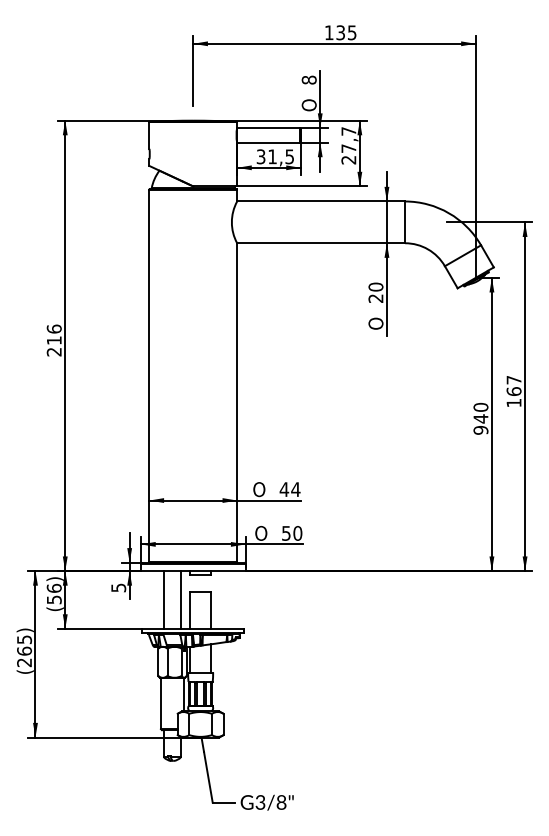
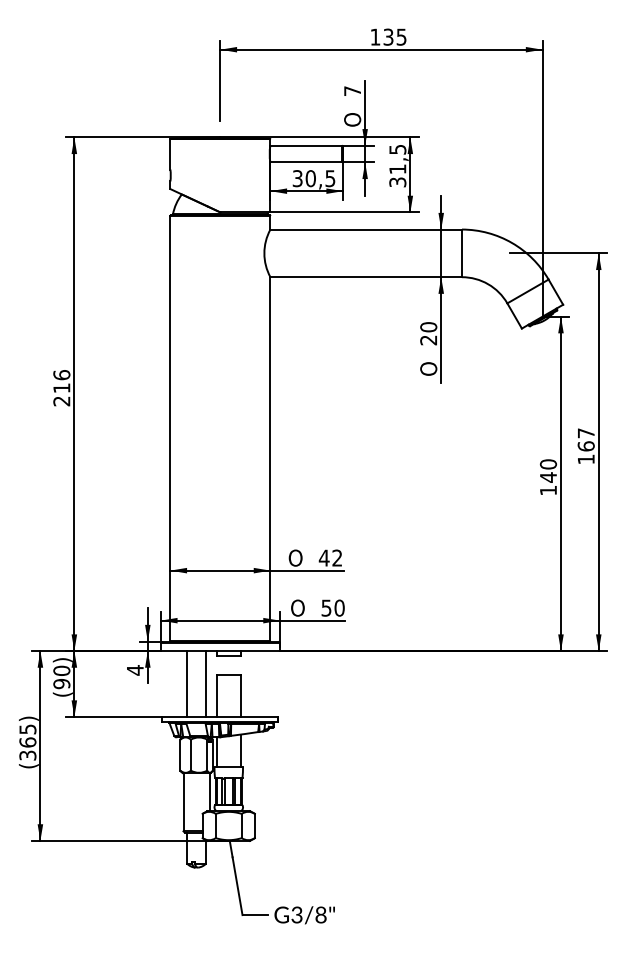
text: (309, 80) -> (352, 91), 8 -> 7
text: (348, 146) -> (397, 166), 27,7 -> 31,5
text: (272, 156) -> (310, 178), 31,5 -> 30,5
text: (480, 430) -> (548, 490), 940 -> 140
text: (295, 489) -> (337, 557), 44 -> 42
text: (118, 588) -> (135, 670), 5 -> 4
text: (53, 594) -> (61, 677), (56) -> (90)
text: (24, 662) -> (27, 755), (265) -> (365)

